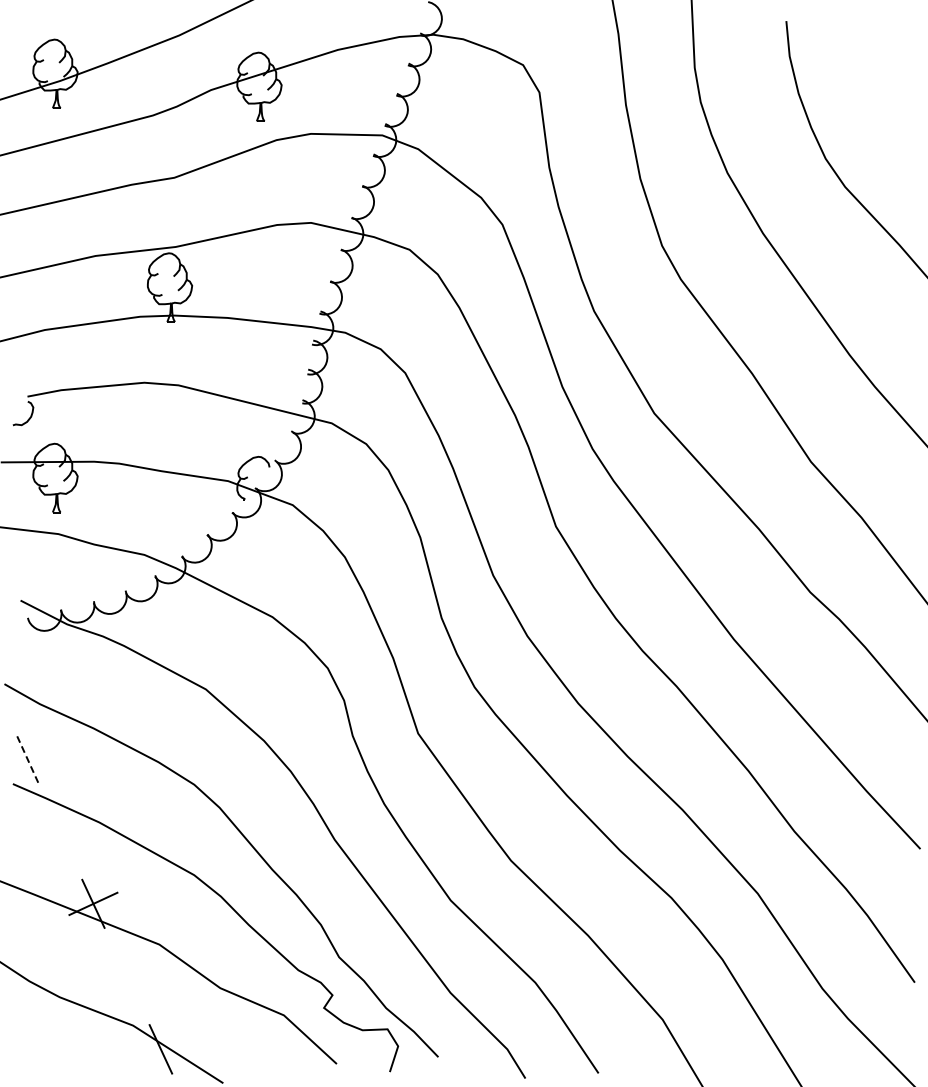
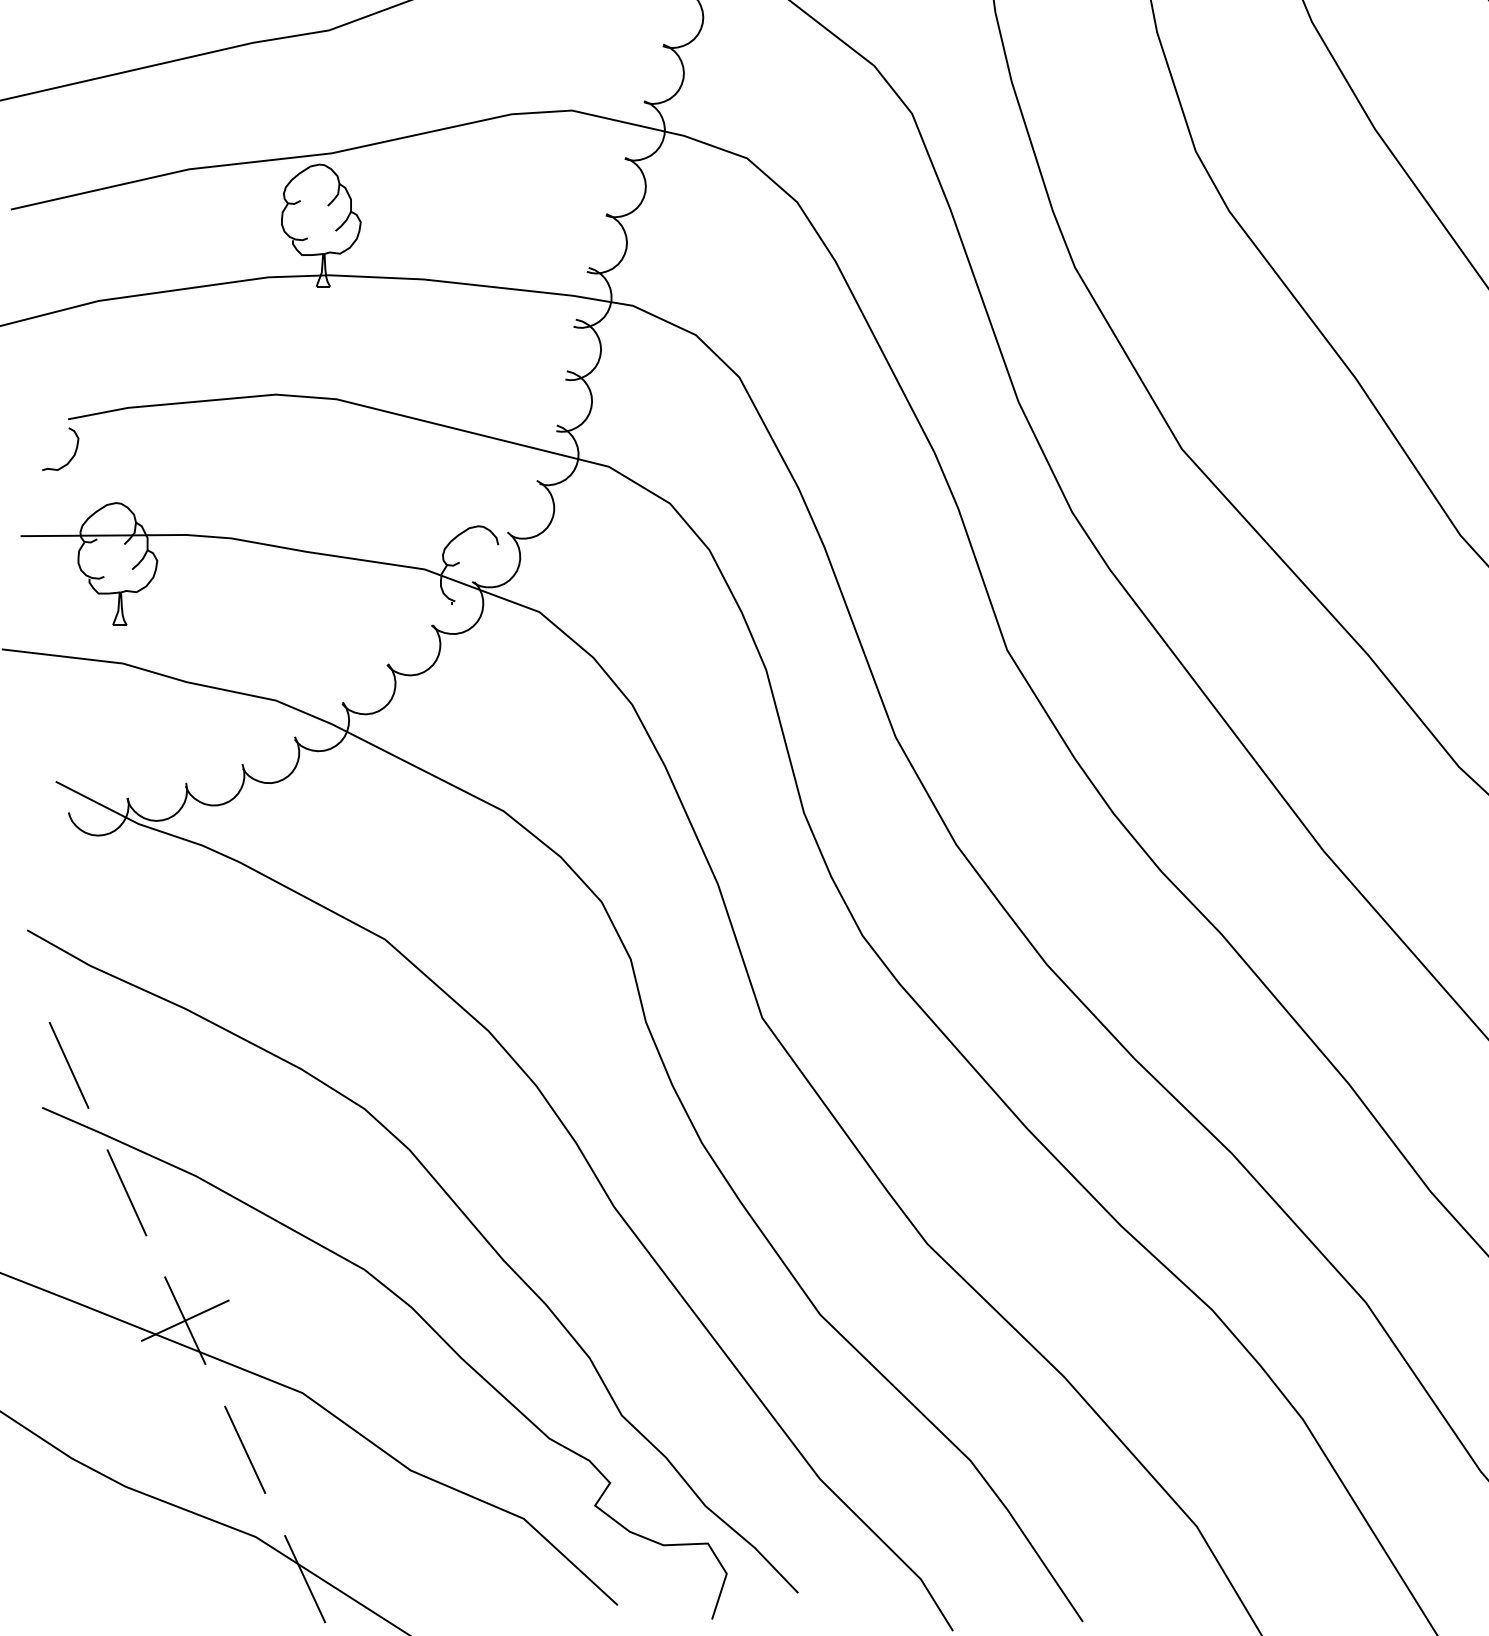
line: (28, 760) -> (69, 1065), dashed -> solid
line: (60, 831) -> (126, 1192), added
line: (126, 976) -> (244, 1449), added

